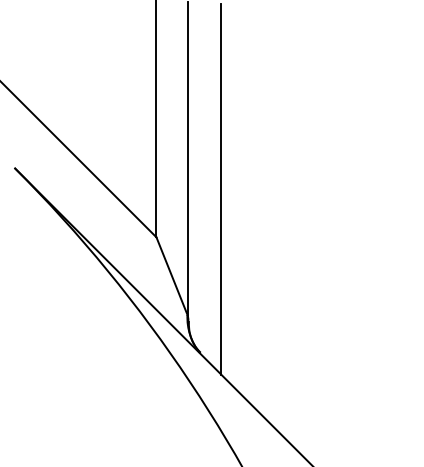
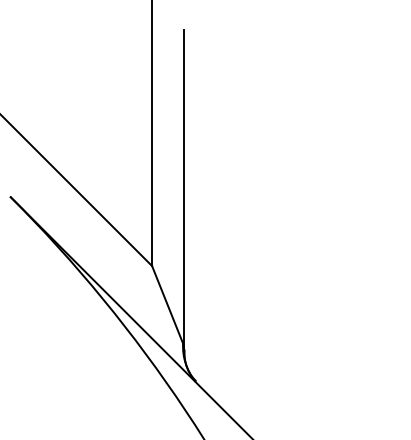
line: (221, 188) -> (217, 217), removed

